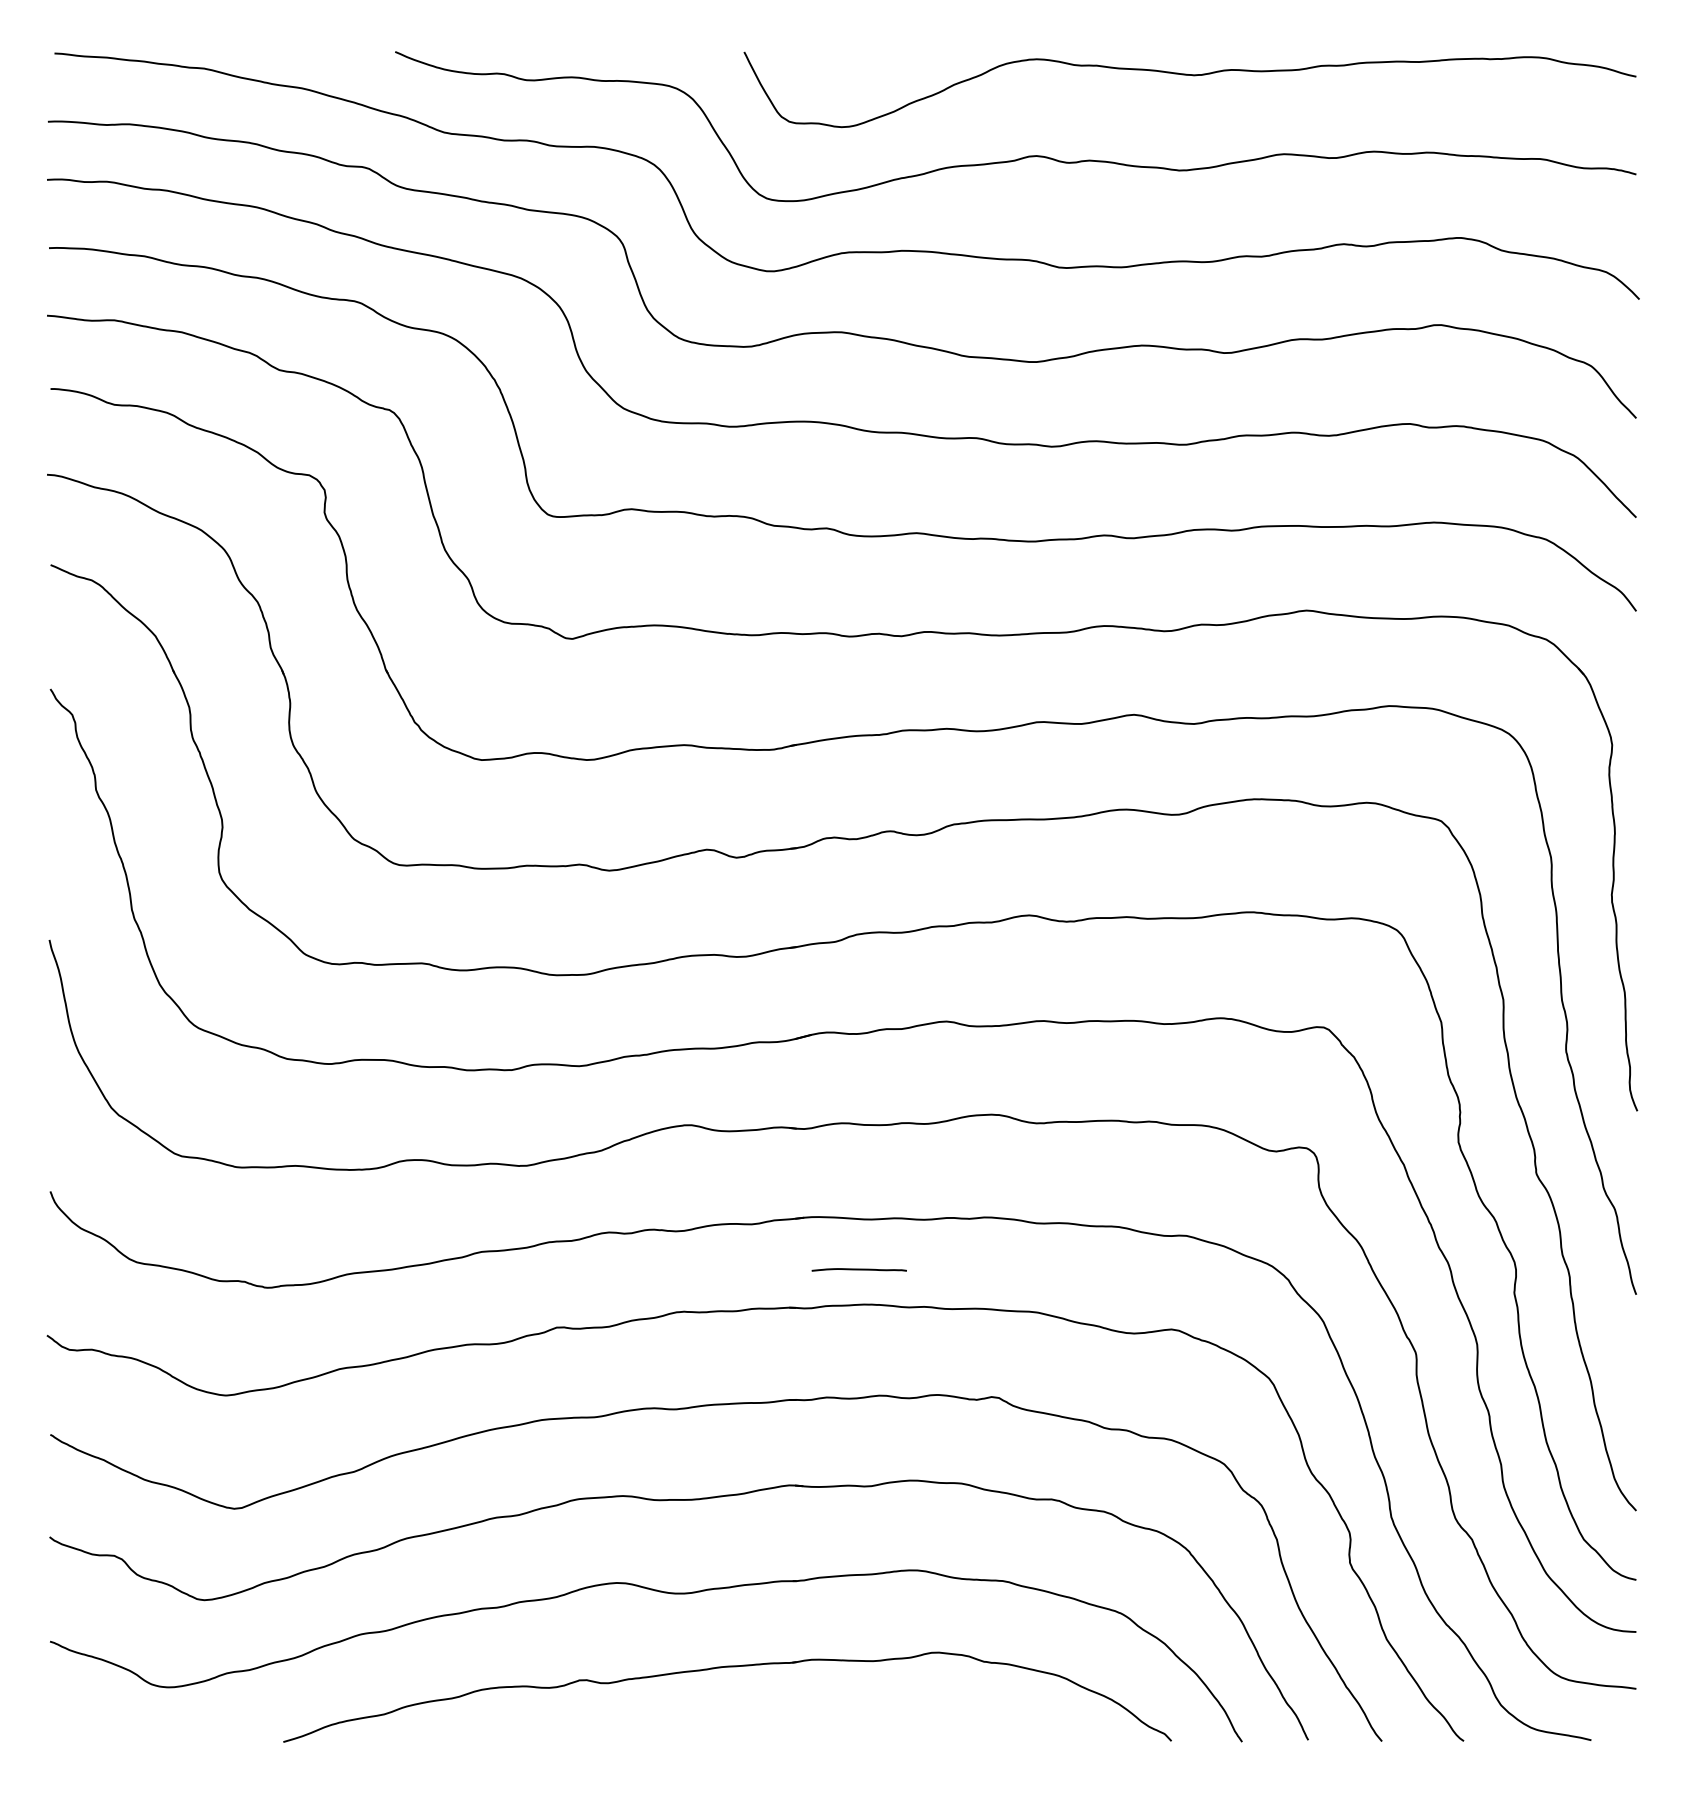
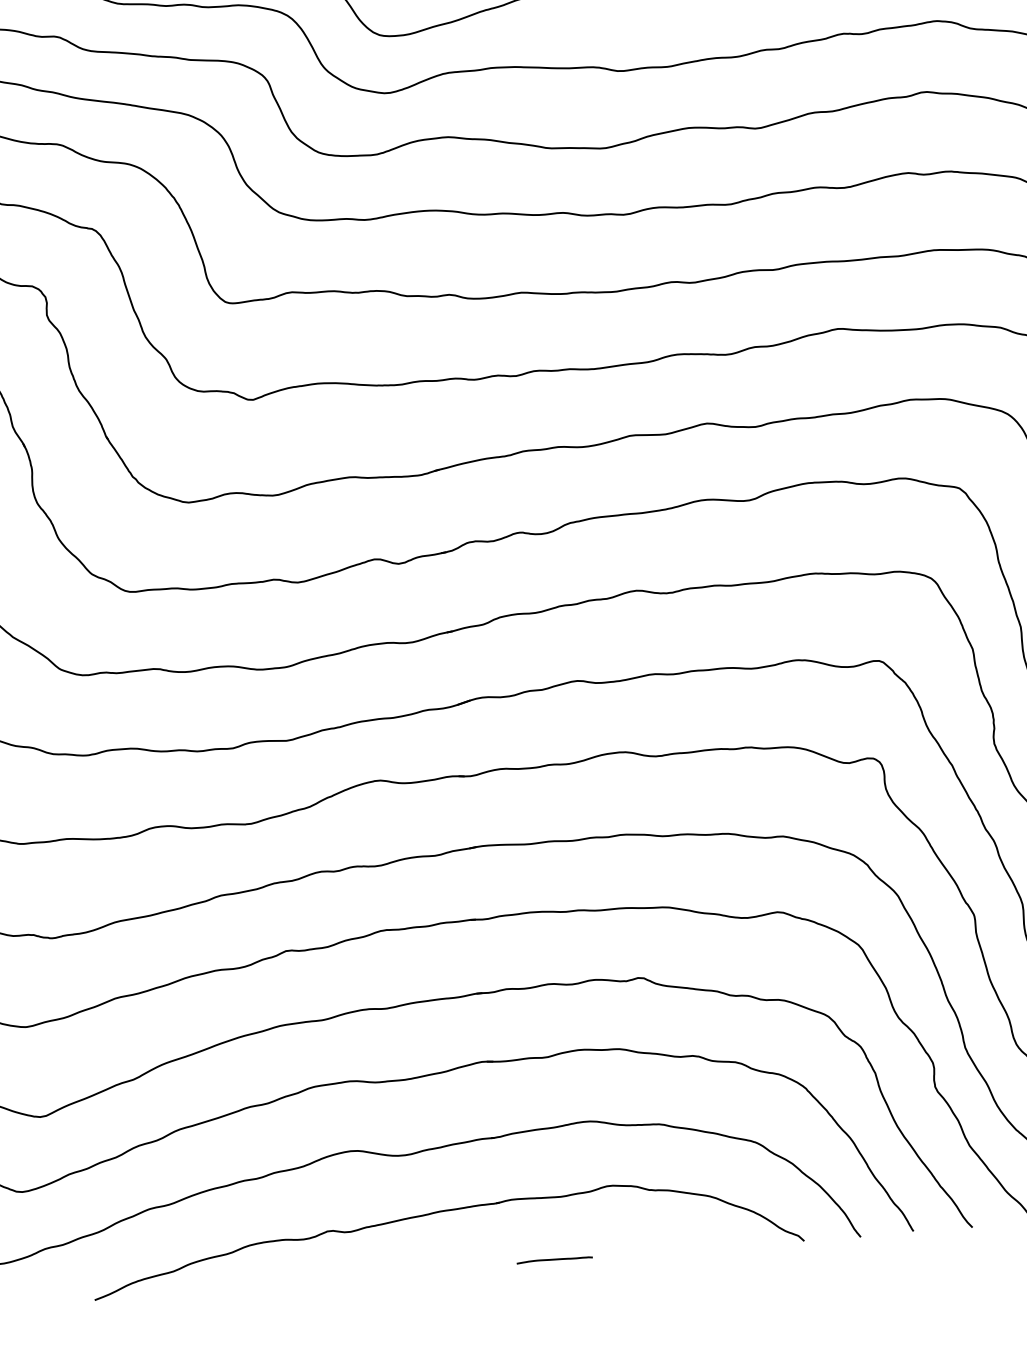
line: (858, 1269) -> (554, 1259), moved

